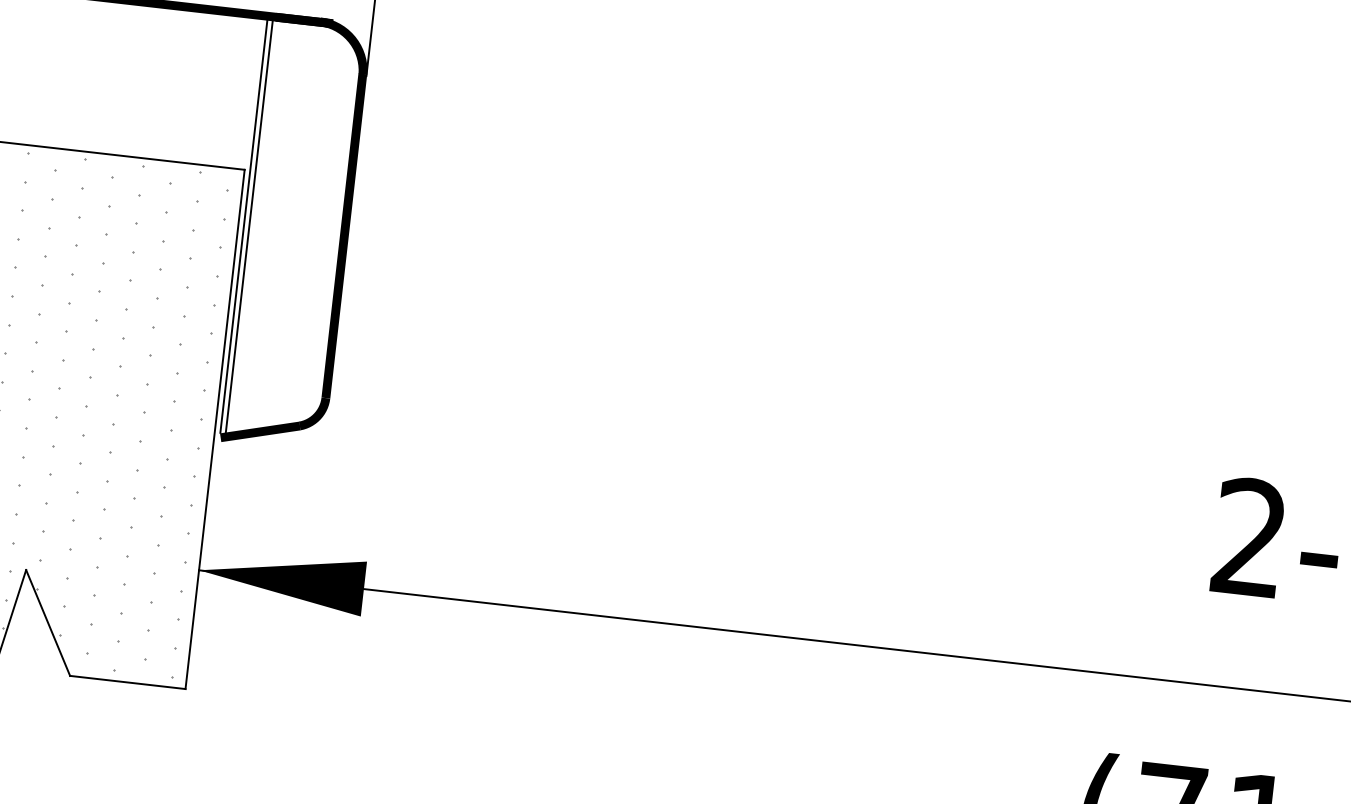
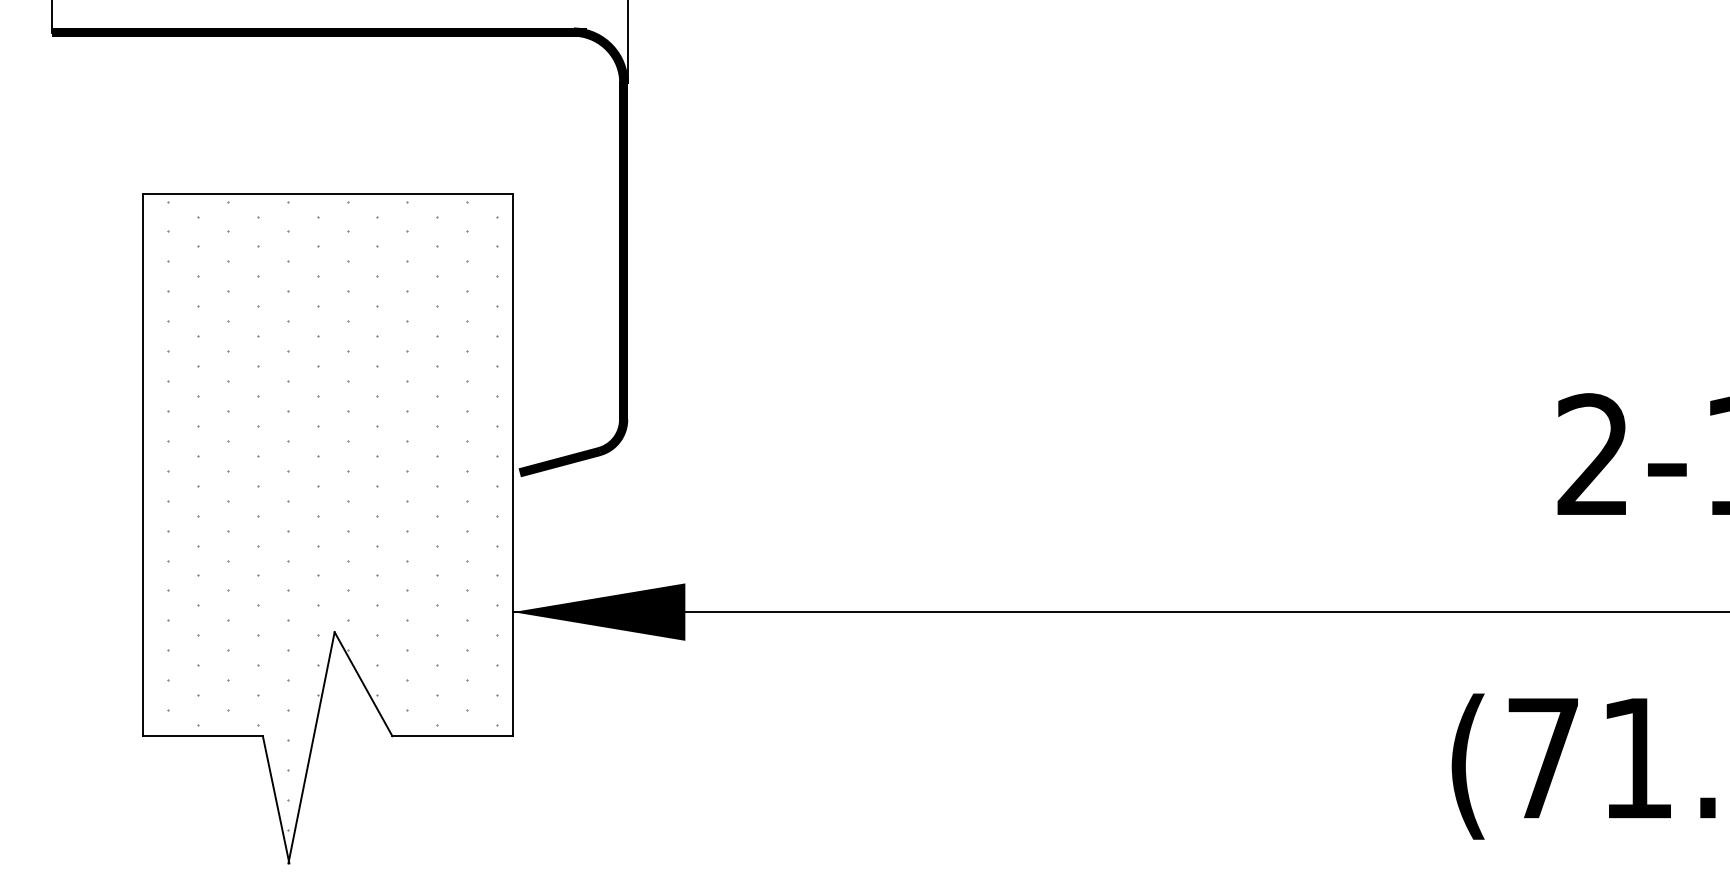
line: (243, 226) -> (518, 252), removed
line: (249, 226) -> (524, 251), removed

